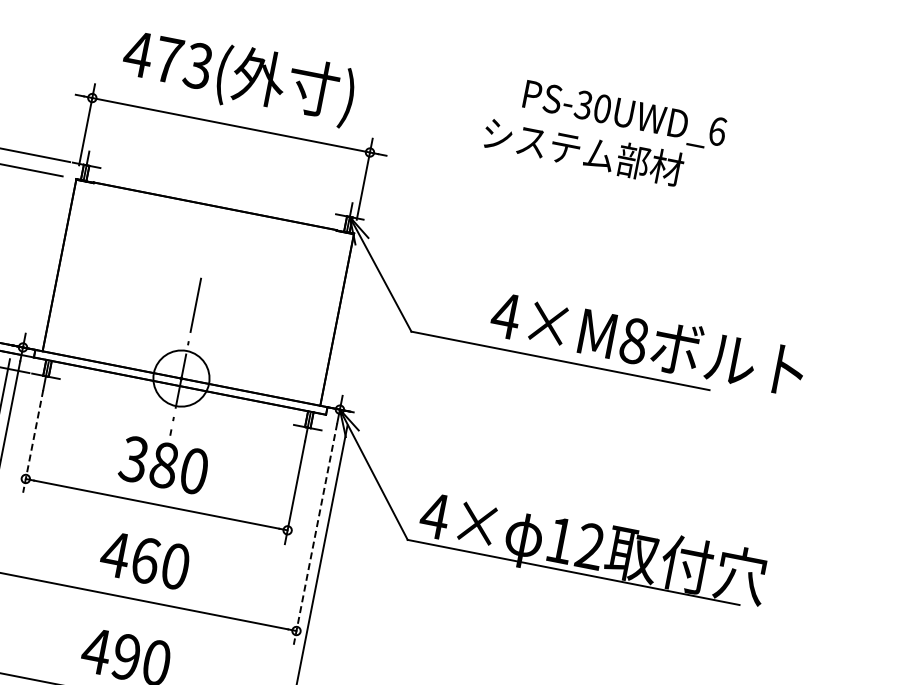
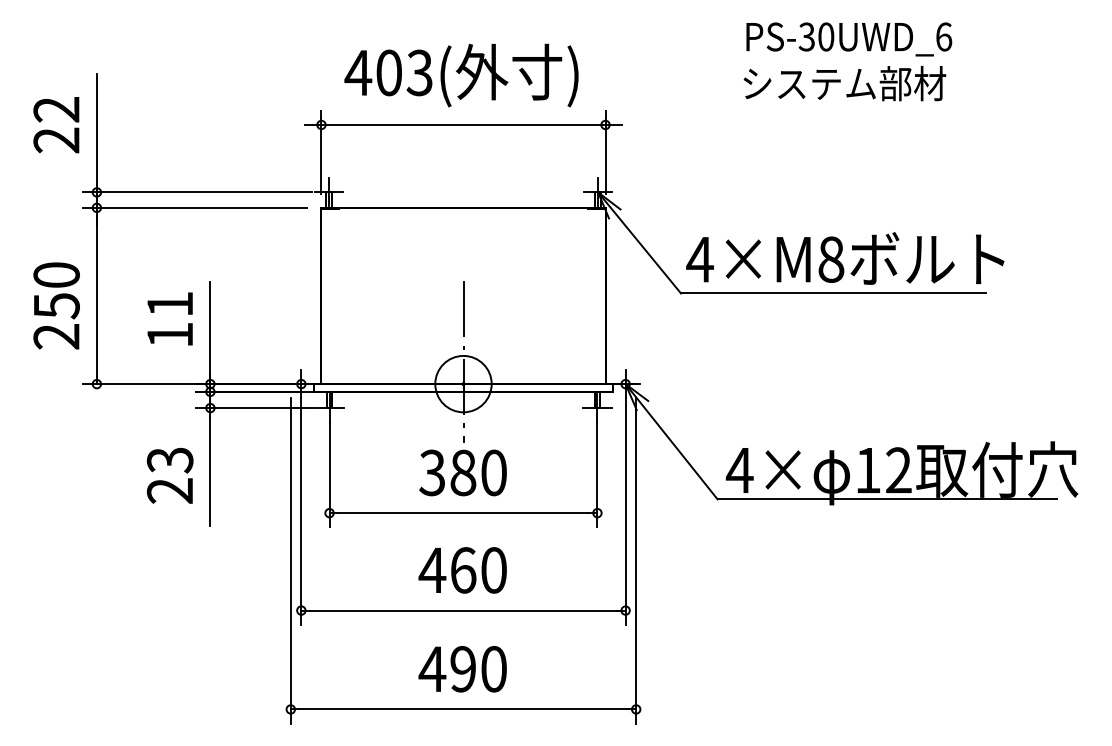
text: (168, 59) -> (389, 72), 473( -> 403(
text: (583, 151) -> (844, 83), moved
text: (648, 342) -> (845, 258), moved
line: (33, 441) -> (329, 474), dashed -> solid
line: (315, 534) -> (625, 511), dashed -> solid

